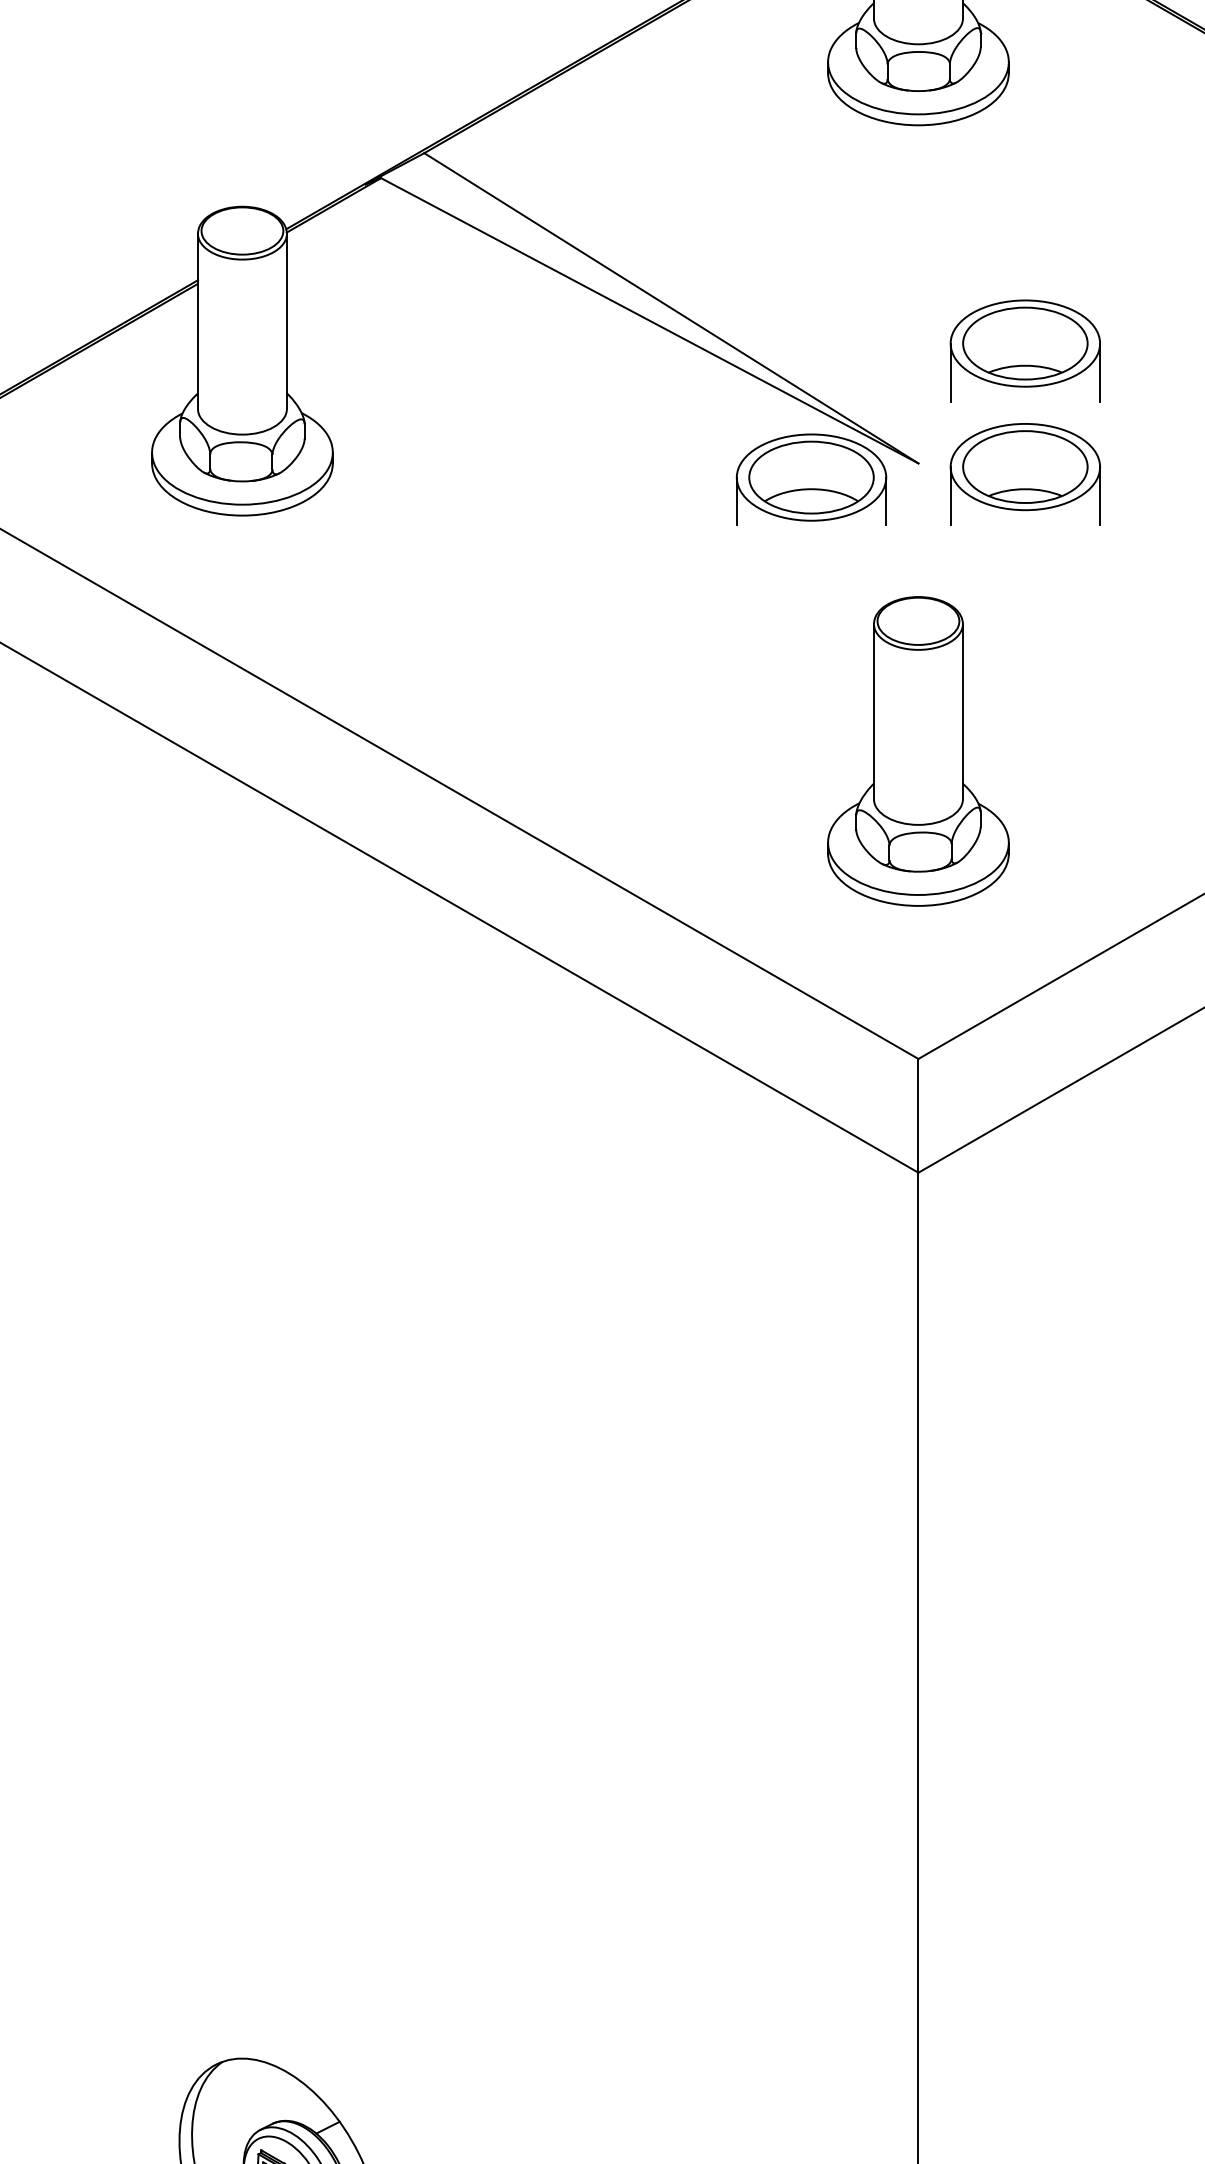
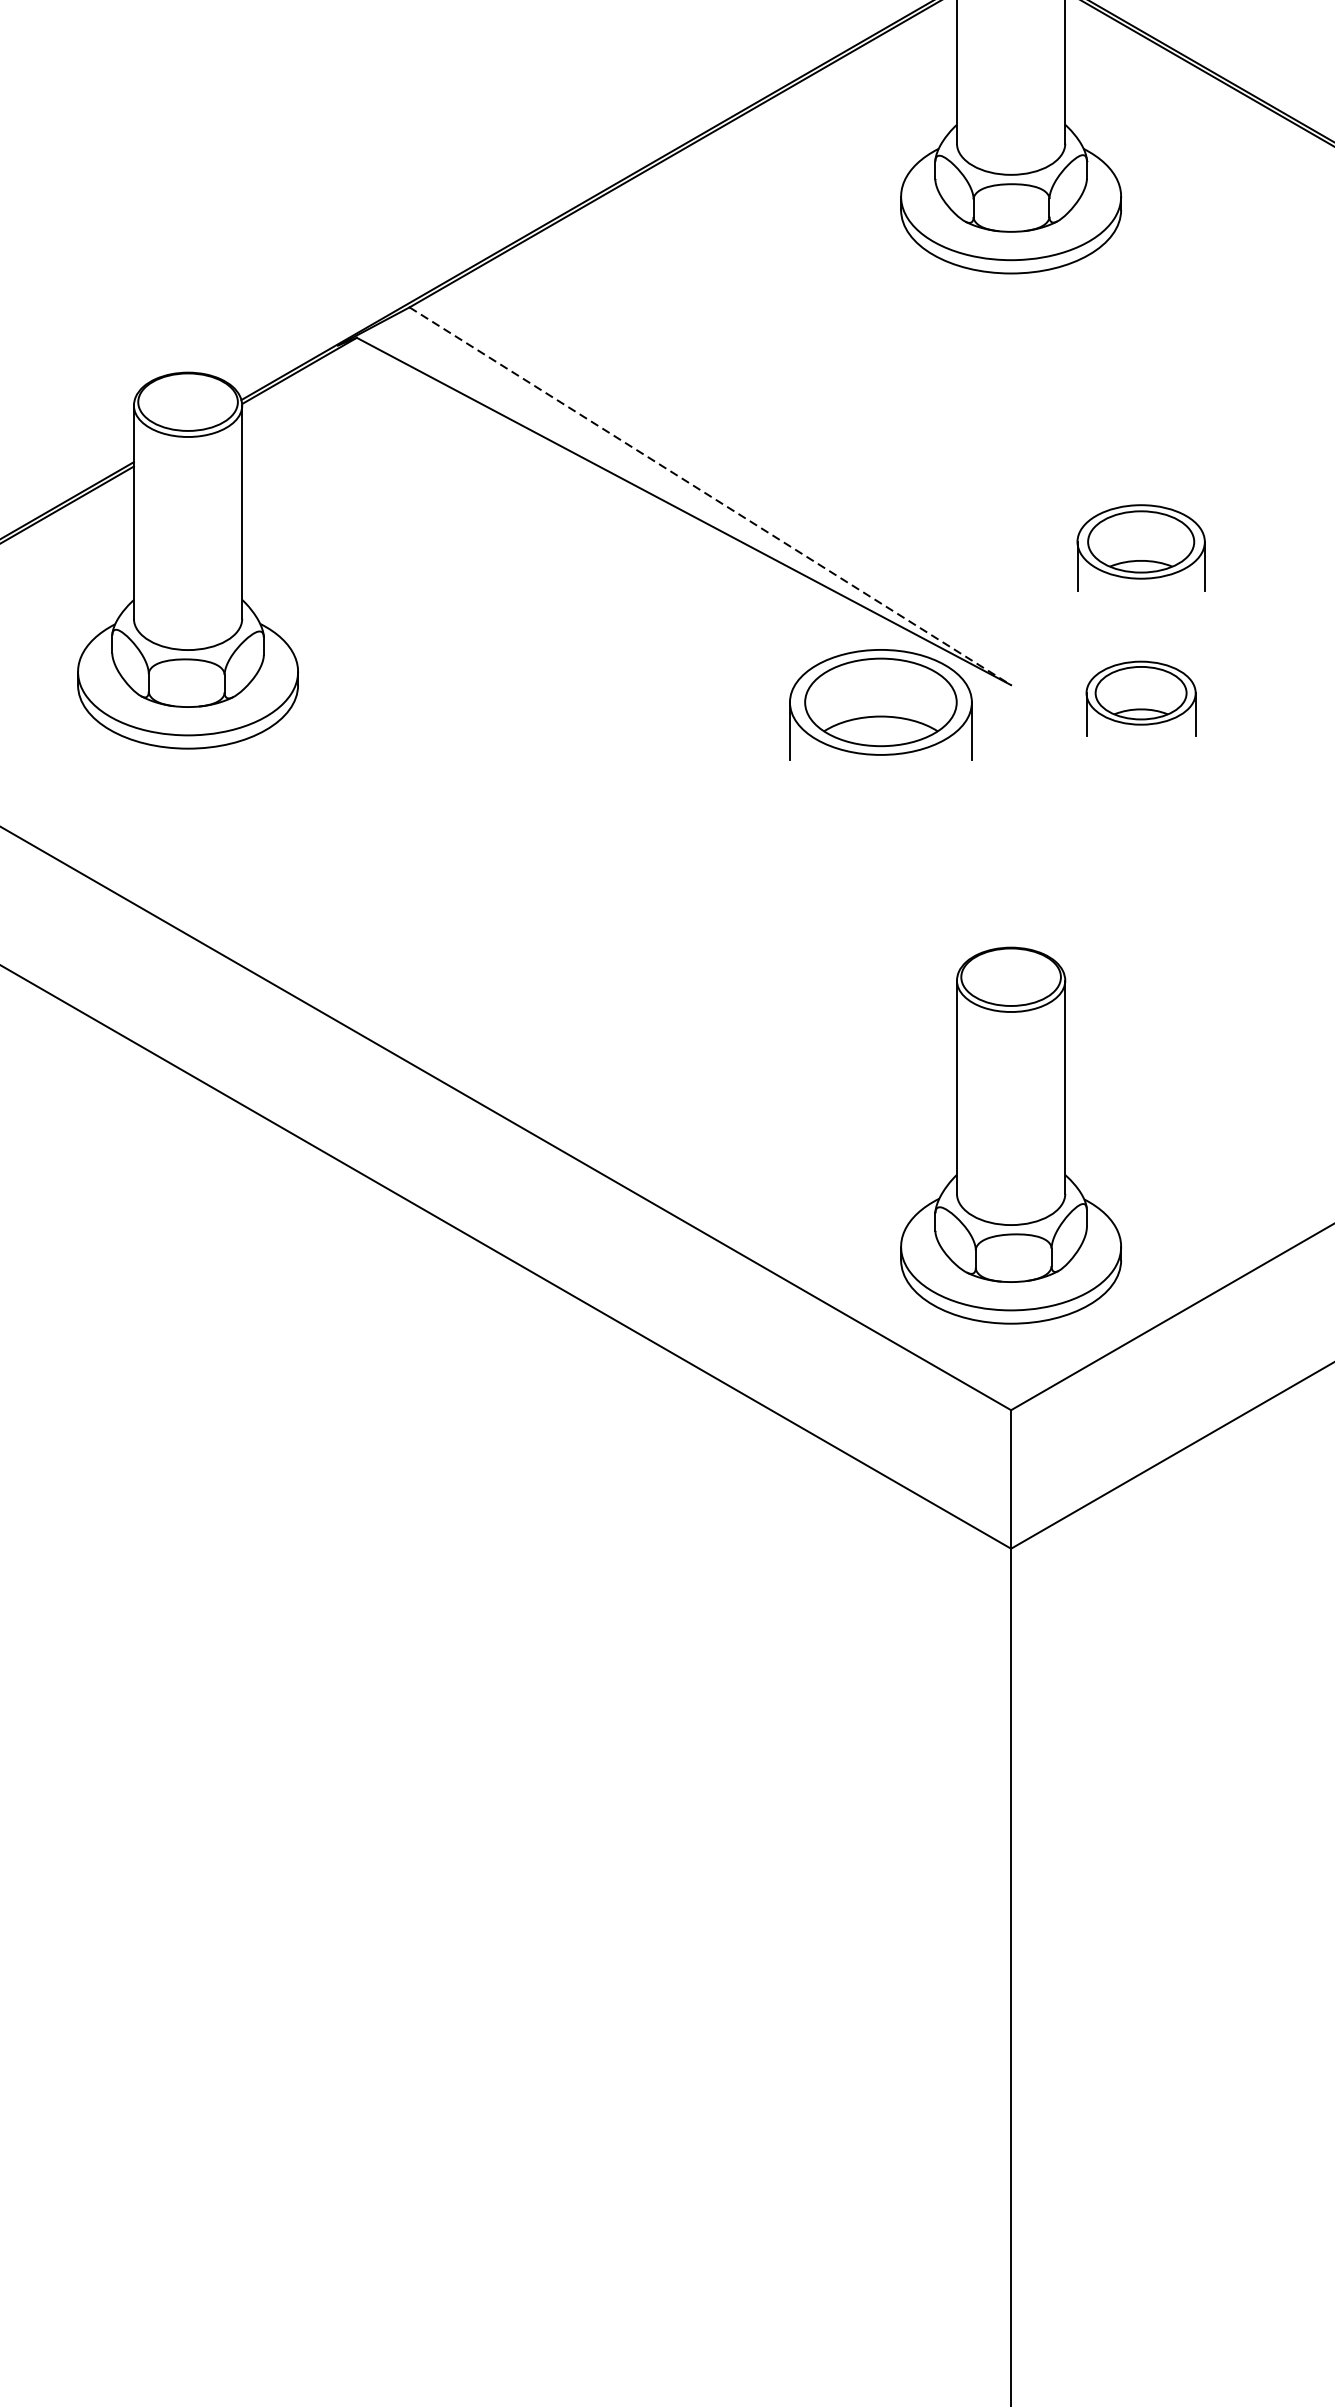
line: (671, 308) -> (710, 496), solid -> dashed
part: (1024, 350) -> (1140, 547), size x0.7
part: (1024, 474) -> (1140, 698), size x0.6
part: (918, 751) -> (1011, 1135), moved

